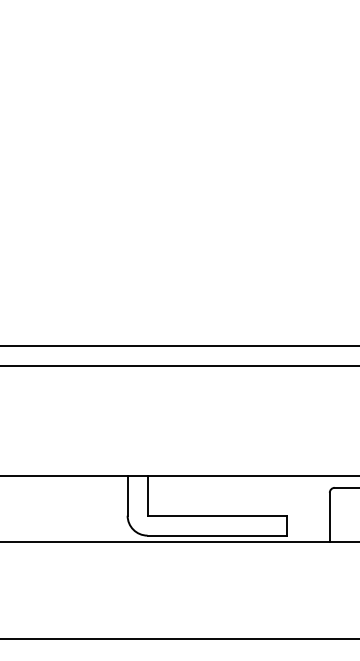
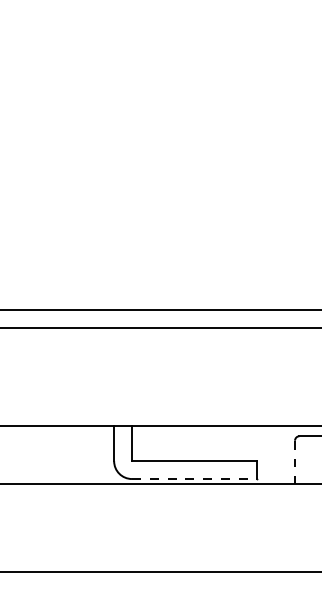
line: (329, 517) -> (294, 462), solid -> dashed
line: (217, 535) -> (194, 478), solid -> dashed

